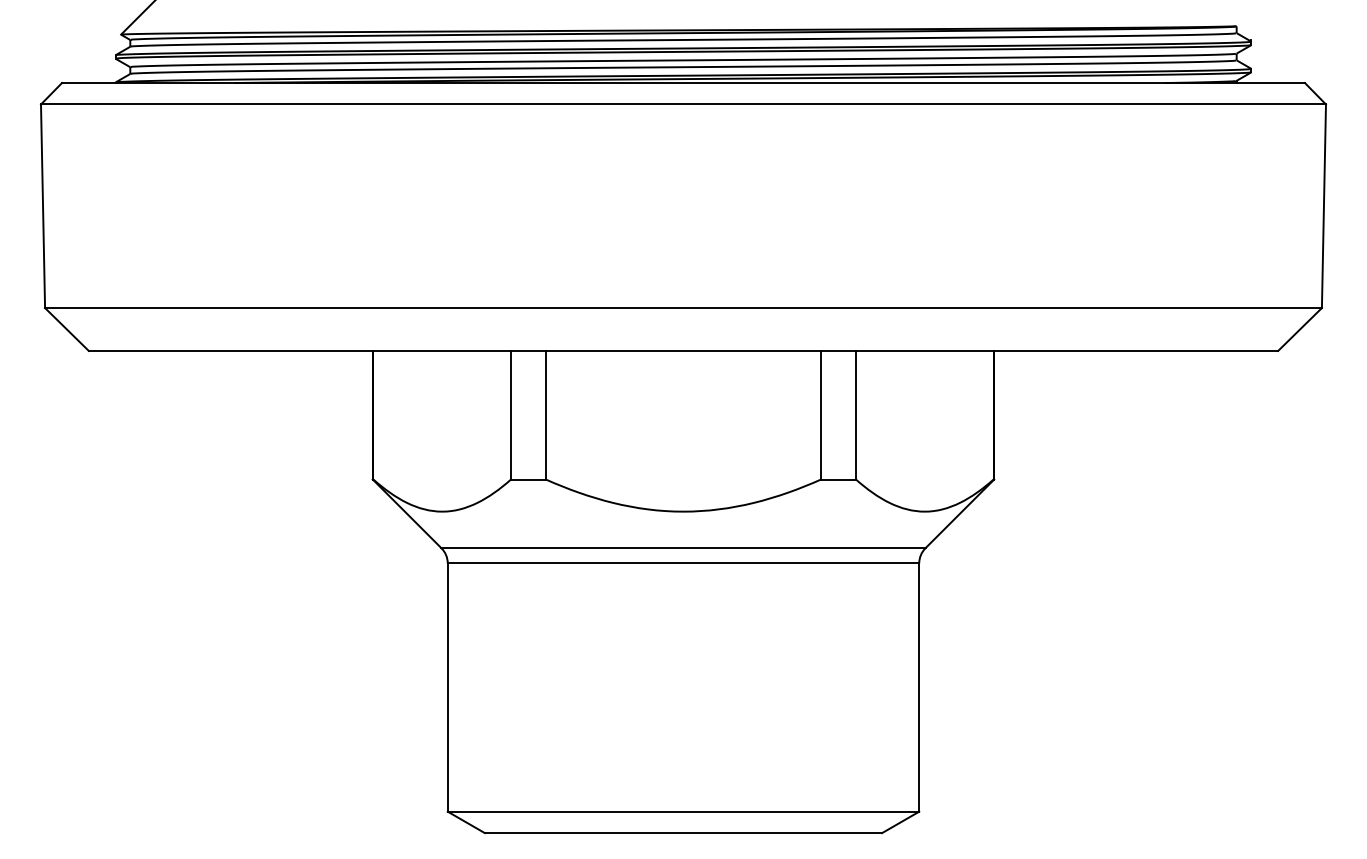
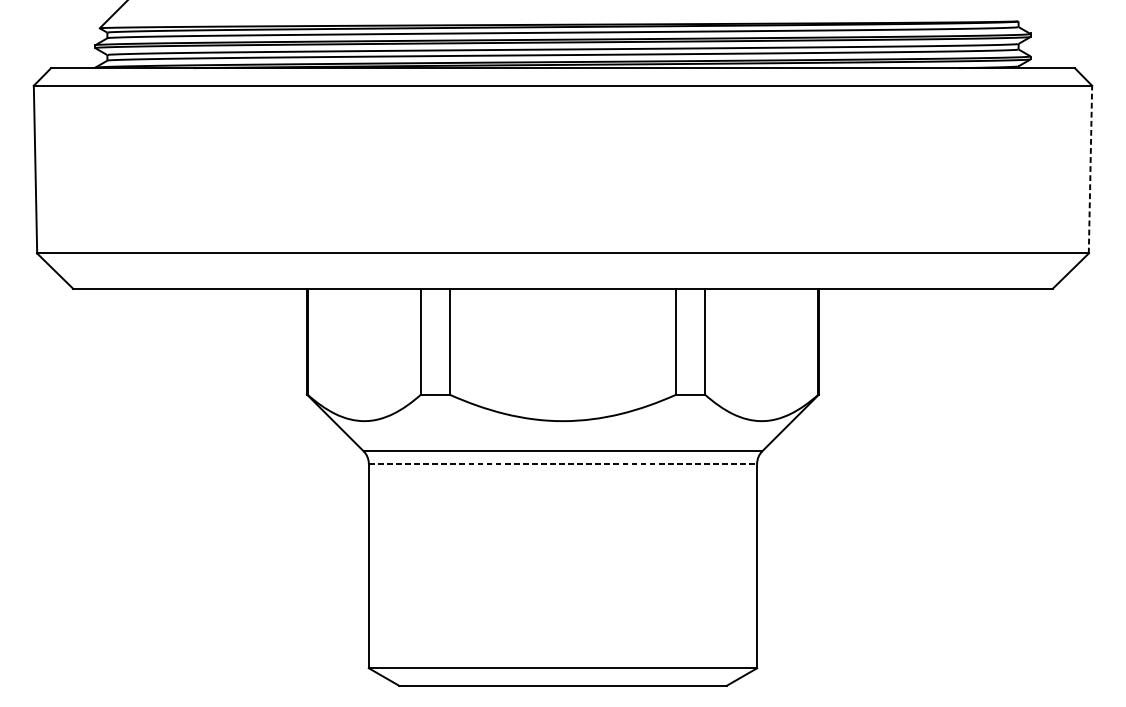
line: (1323, 206) -> (1090, 169), solid -> dashed
line: (683, 563) -> (563, 463), solid -> dashed

